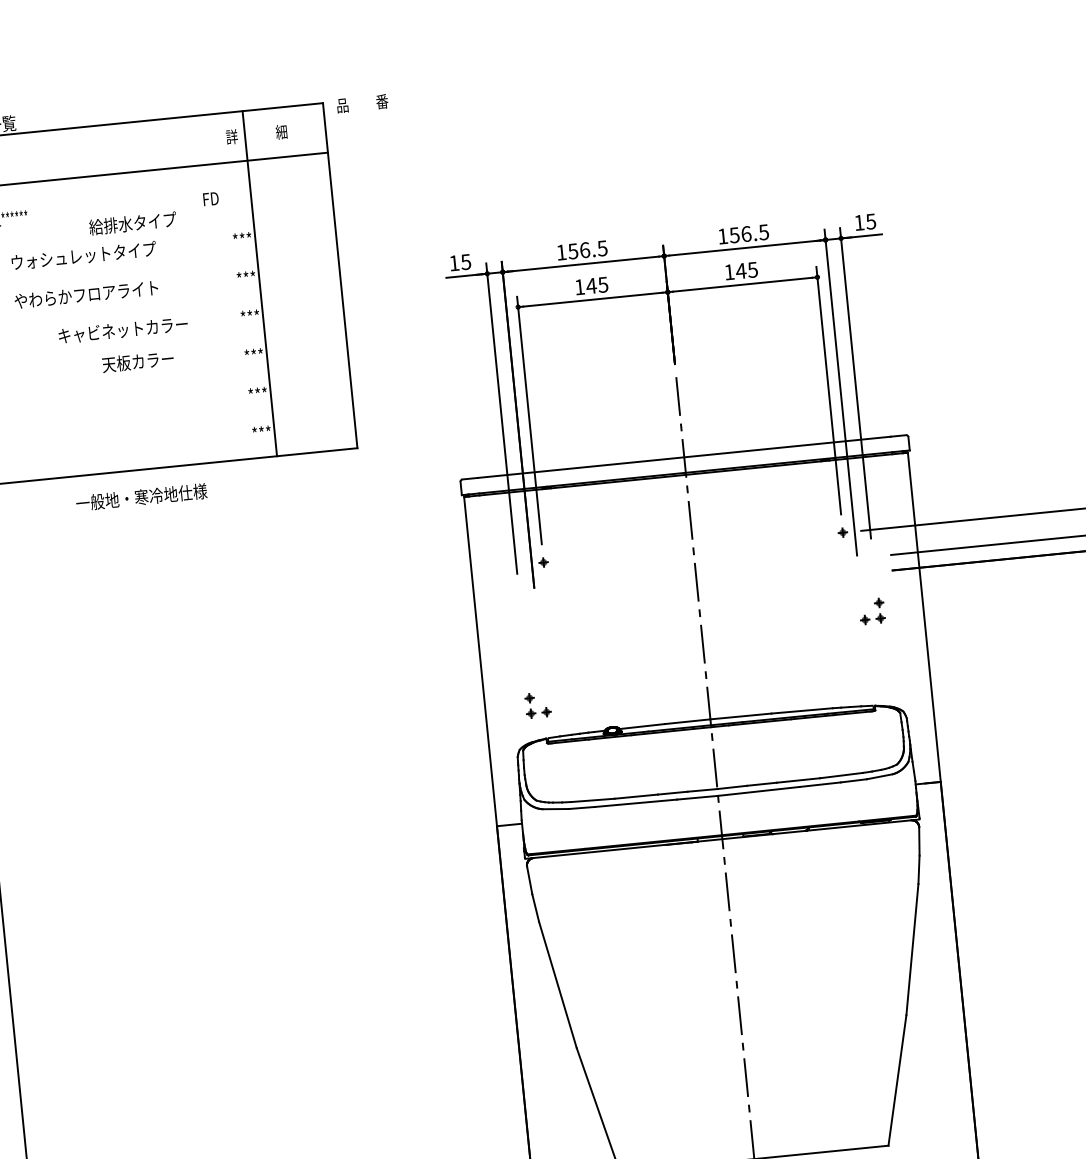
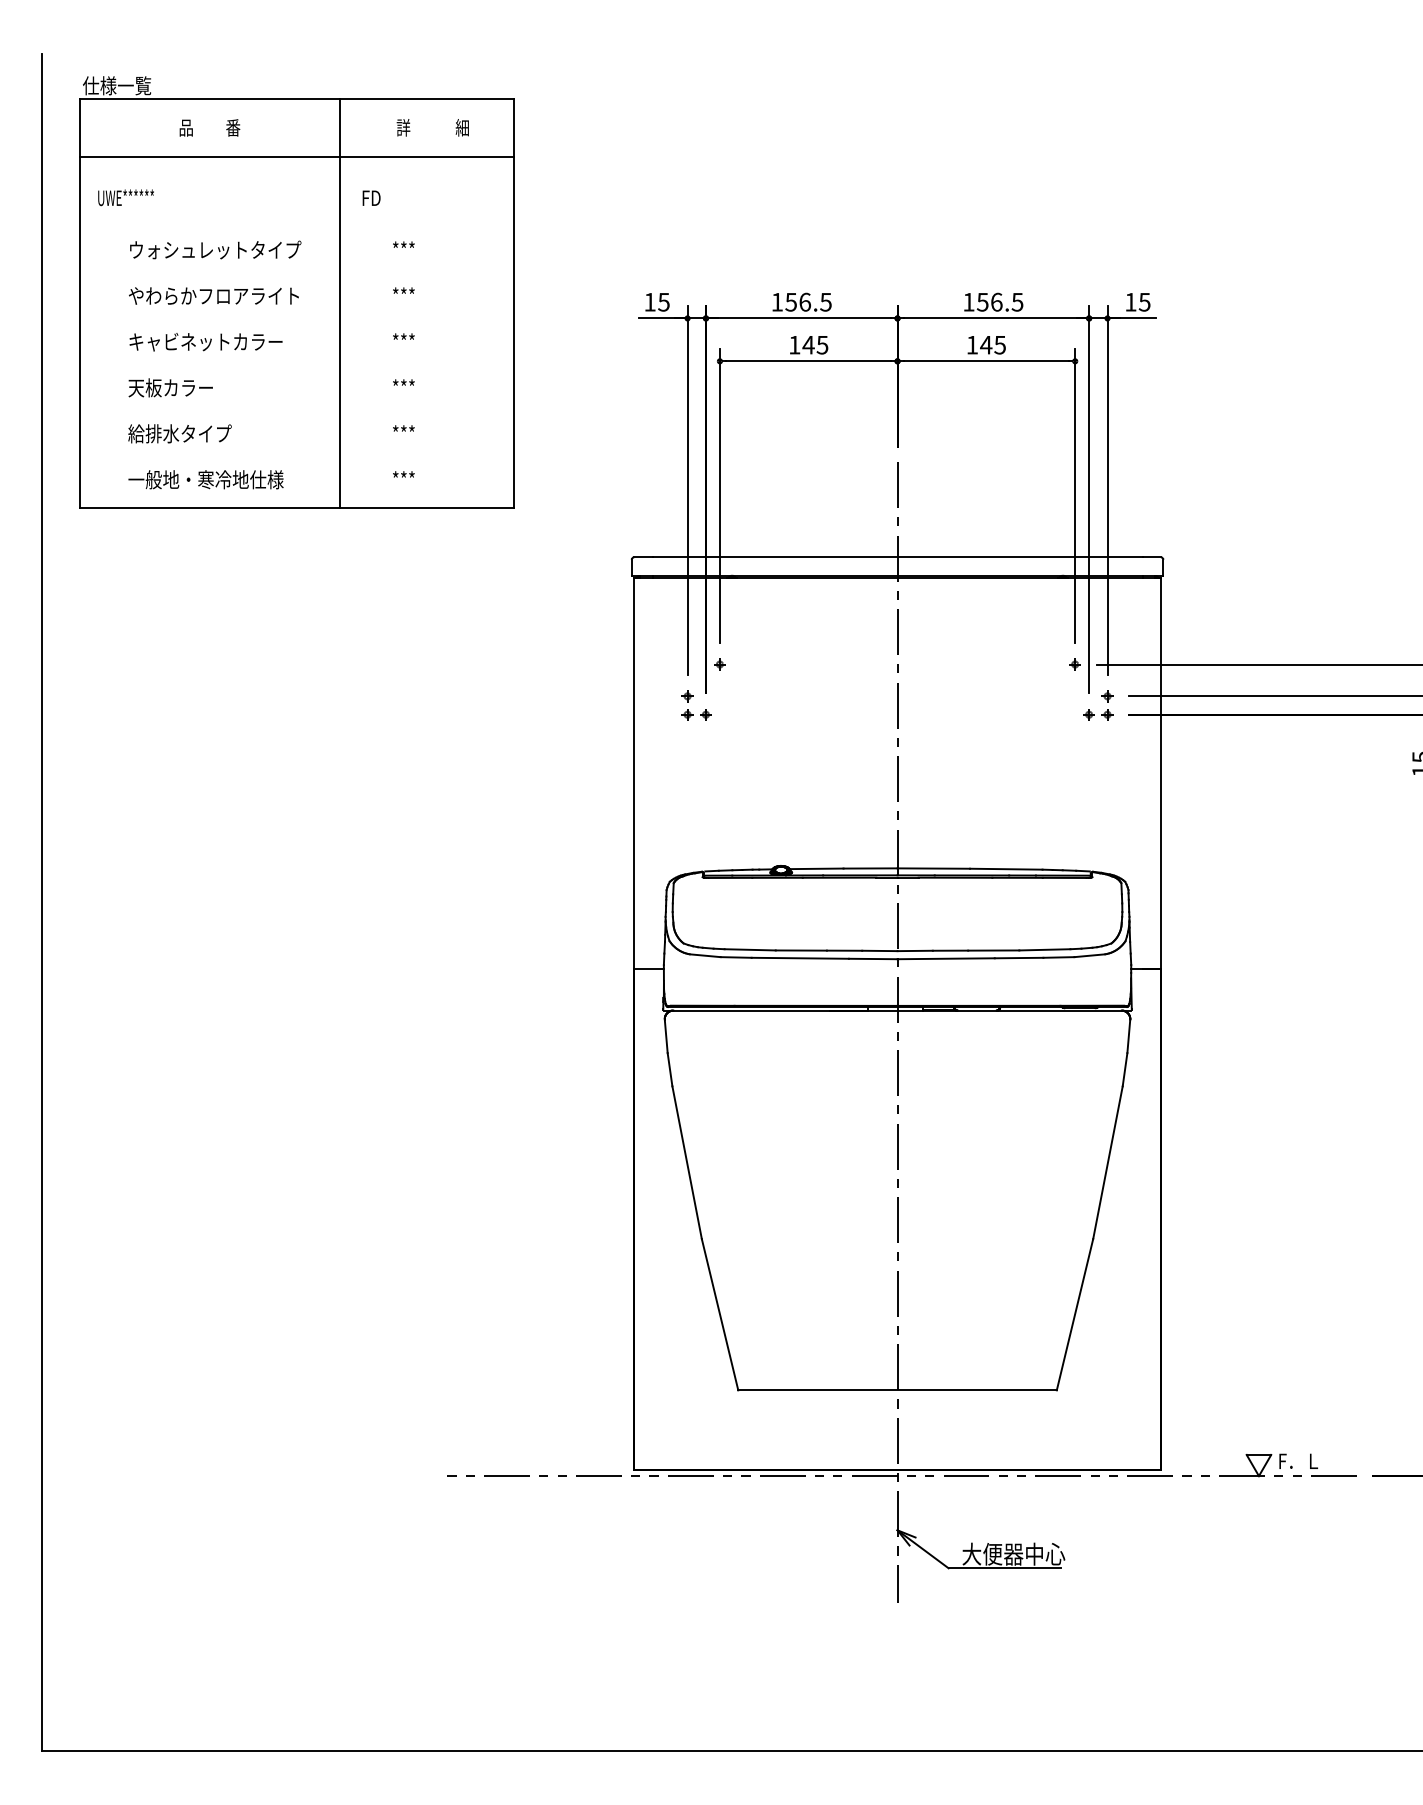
text: (362, 103) -> (209, 127), moved
text: (132, 223) -> (179, 433), moved
line: (260, 283) -> (340, 303), moved
text: (122, 330) -> (205, 342), moved
text: (137, 361) -> (170, 387), moved
text: (141, 497) -> (205, 479), moved
part: (876, 605) -> (1104, 698), moved
part: (532, 700) -> (690, 699), moved

